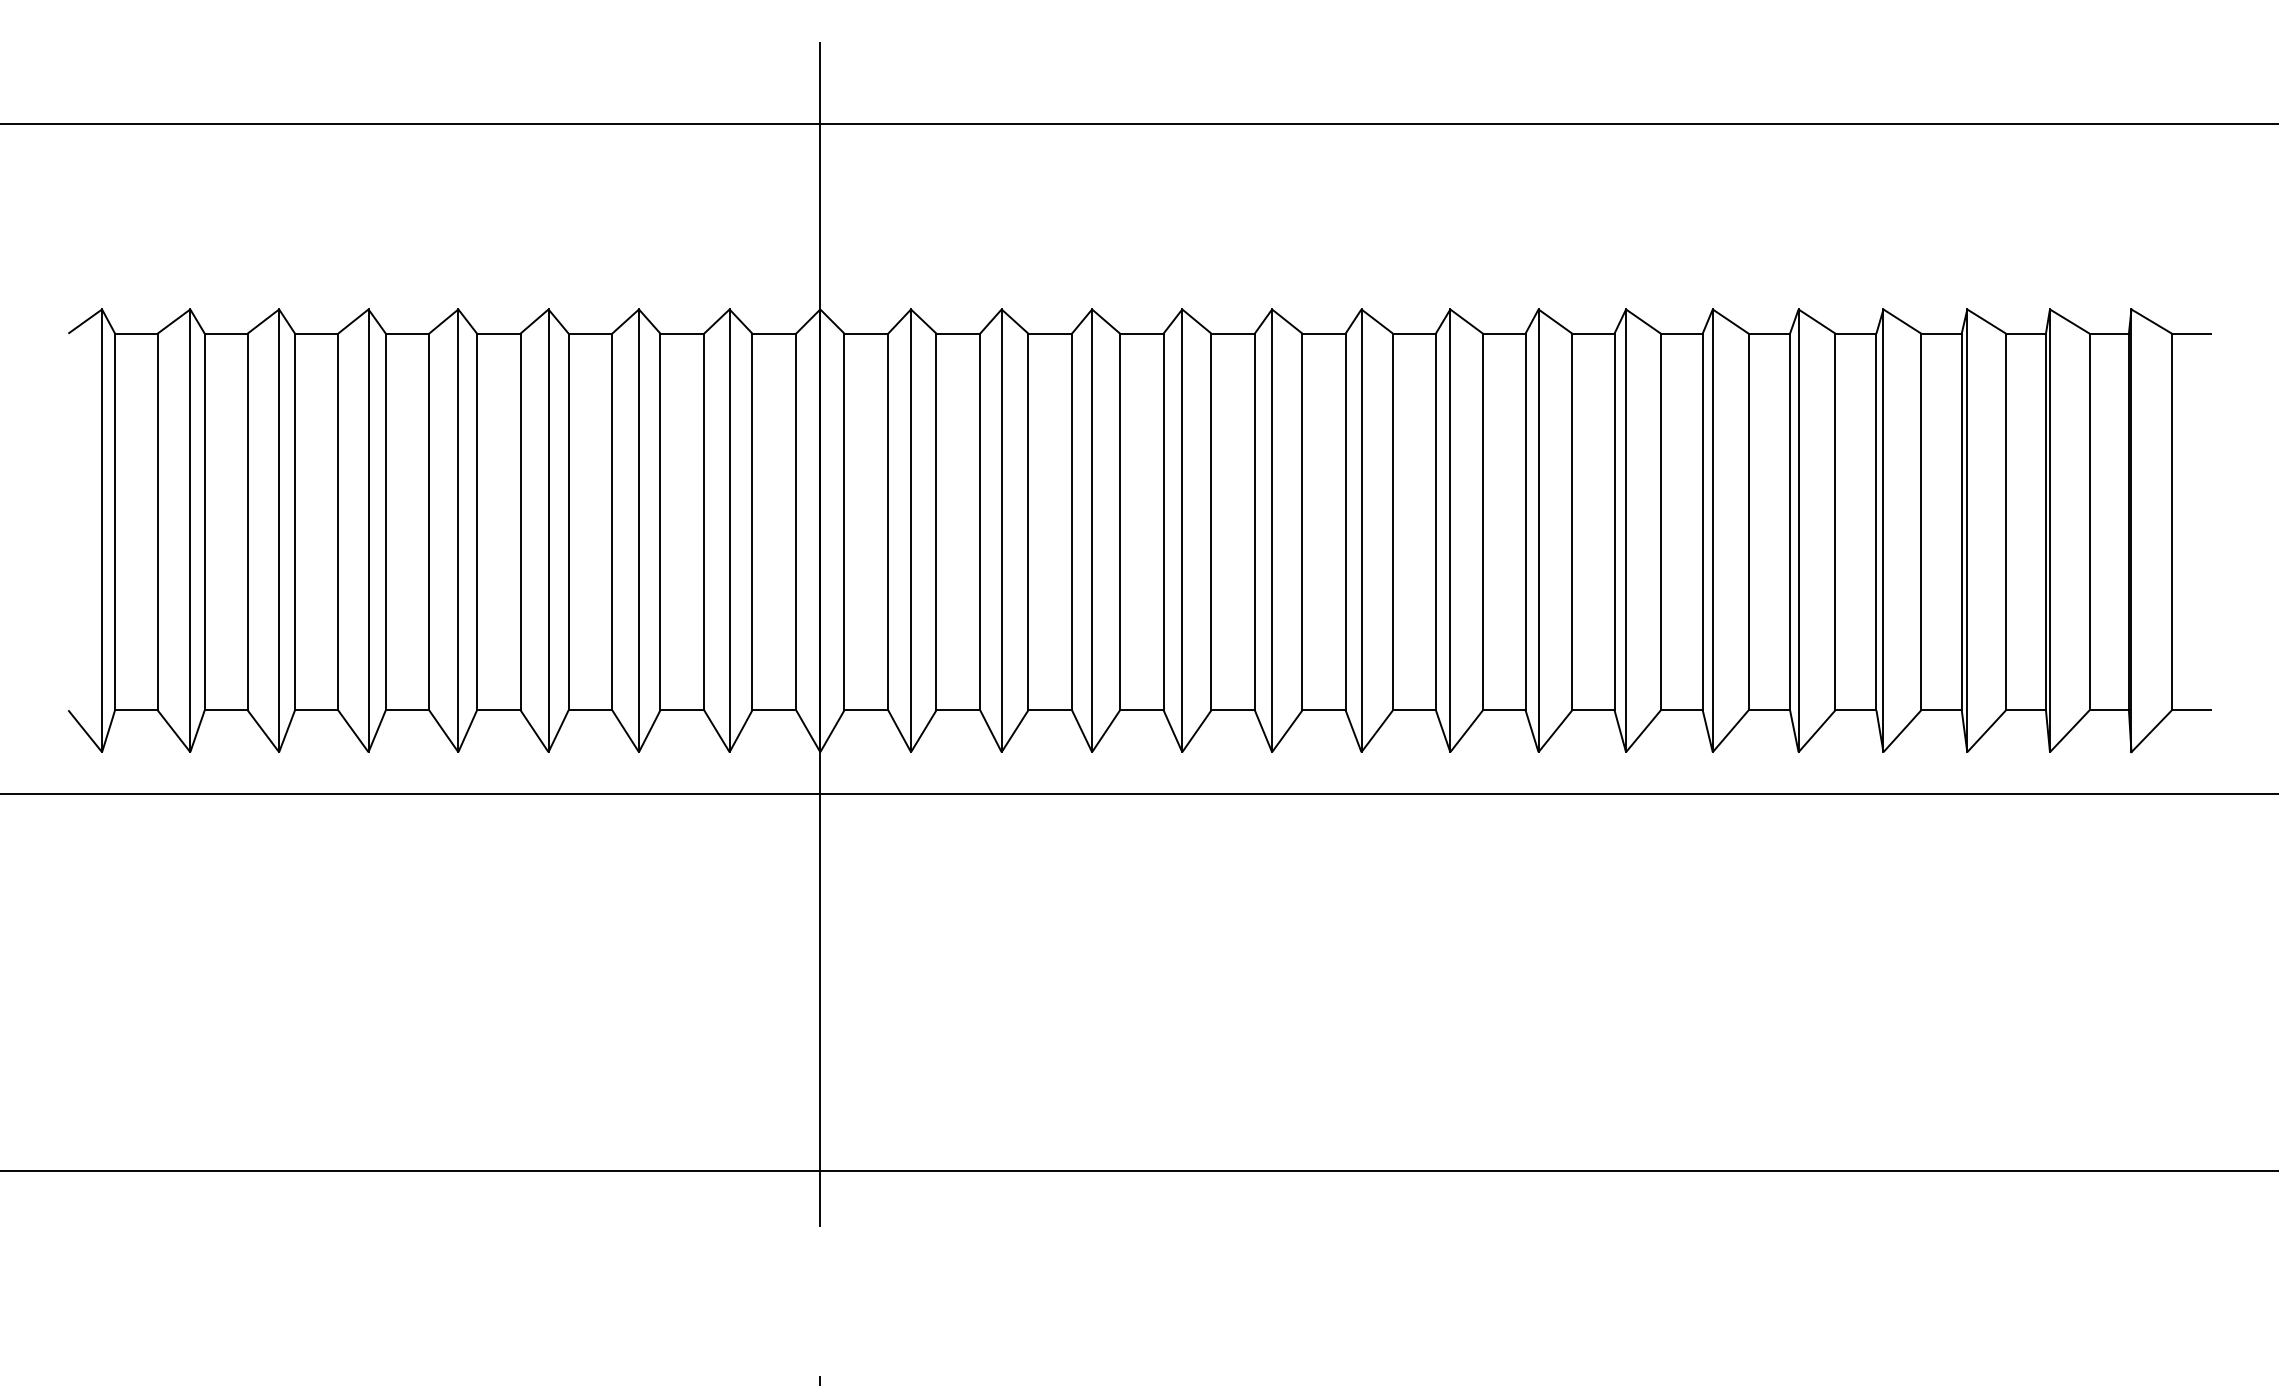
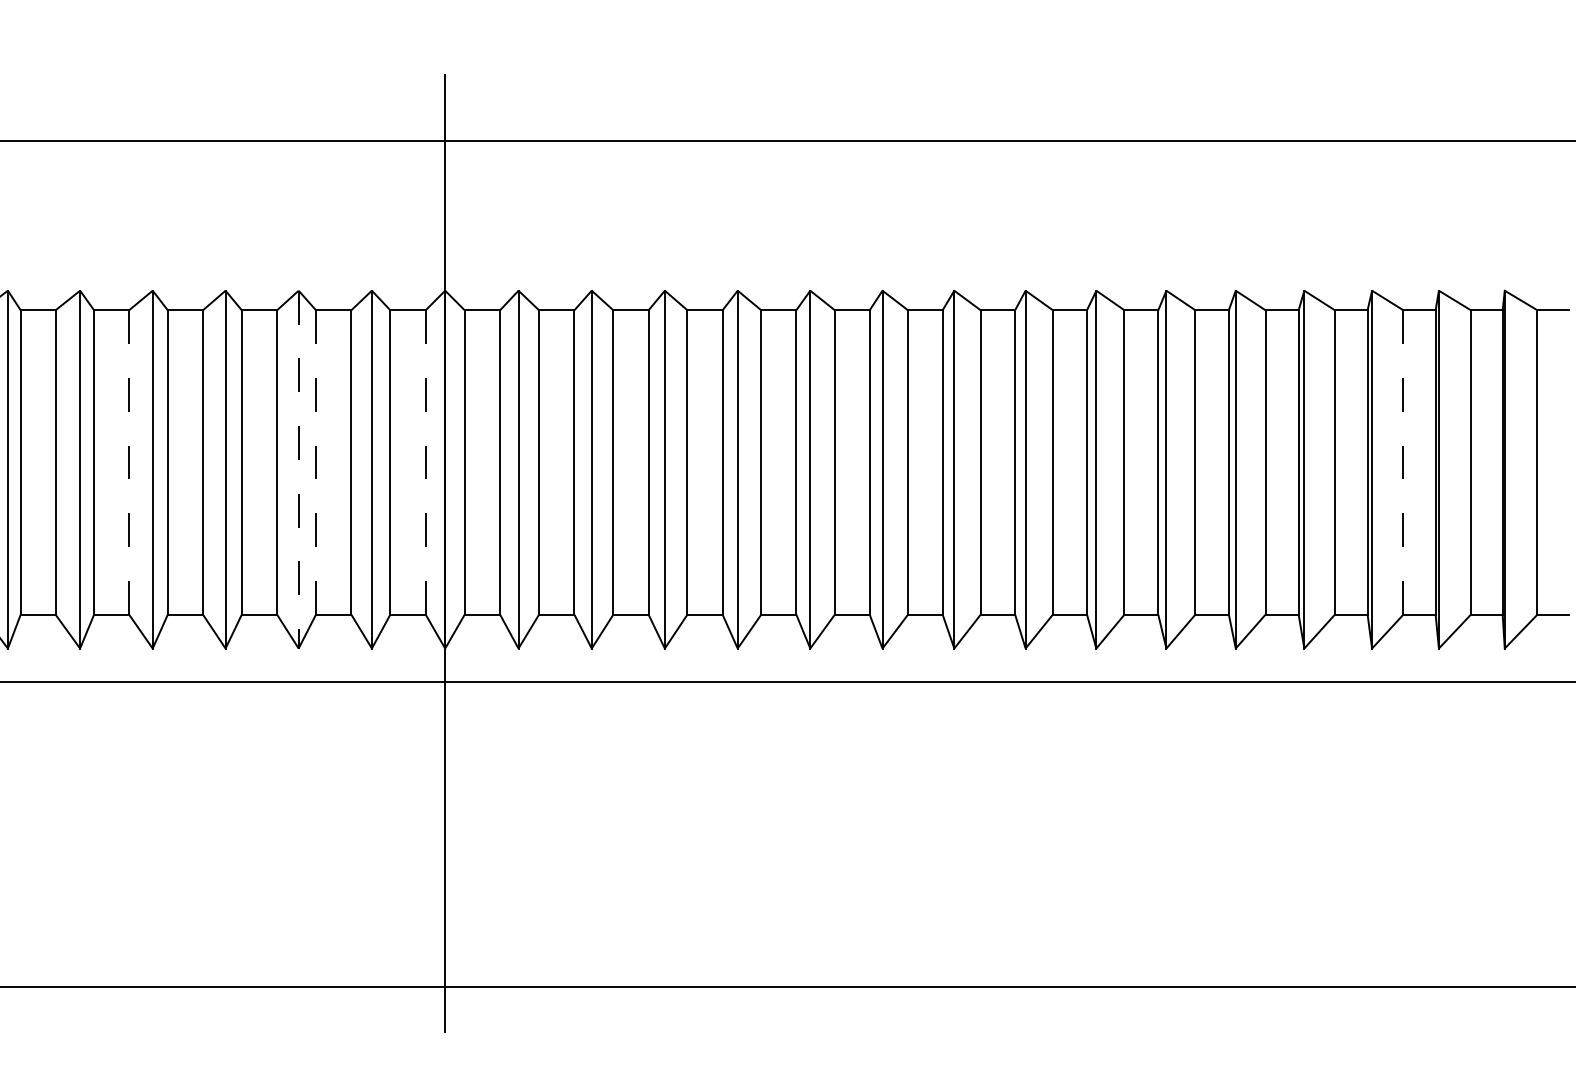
line: (429, 521) -> (129, 462), solid -> dashed
line: (796, 521) -> (425, 462), solid -> dashed
line: (660, 522) -> (316, 462), solid -> dashed
line: (2005, 522) -> (1402, 462), solid -> dashed
line: (638, 531) -> (298, 470), solid -> dashed

